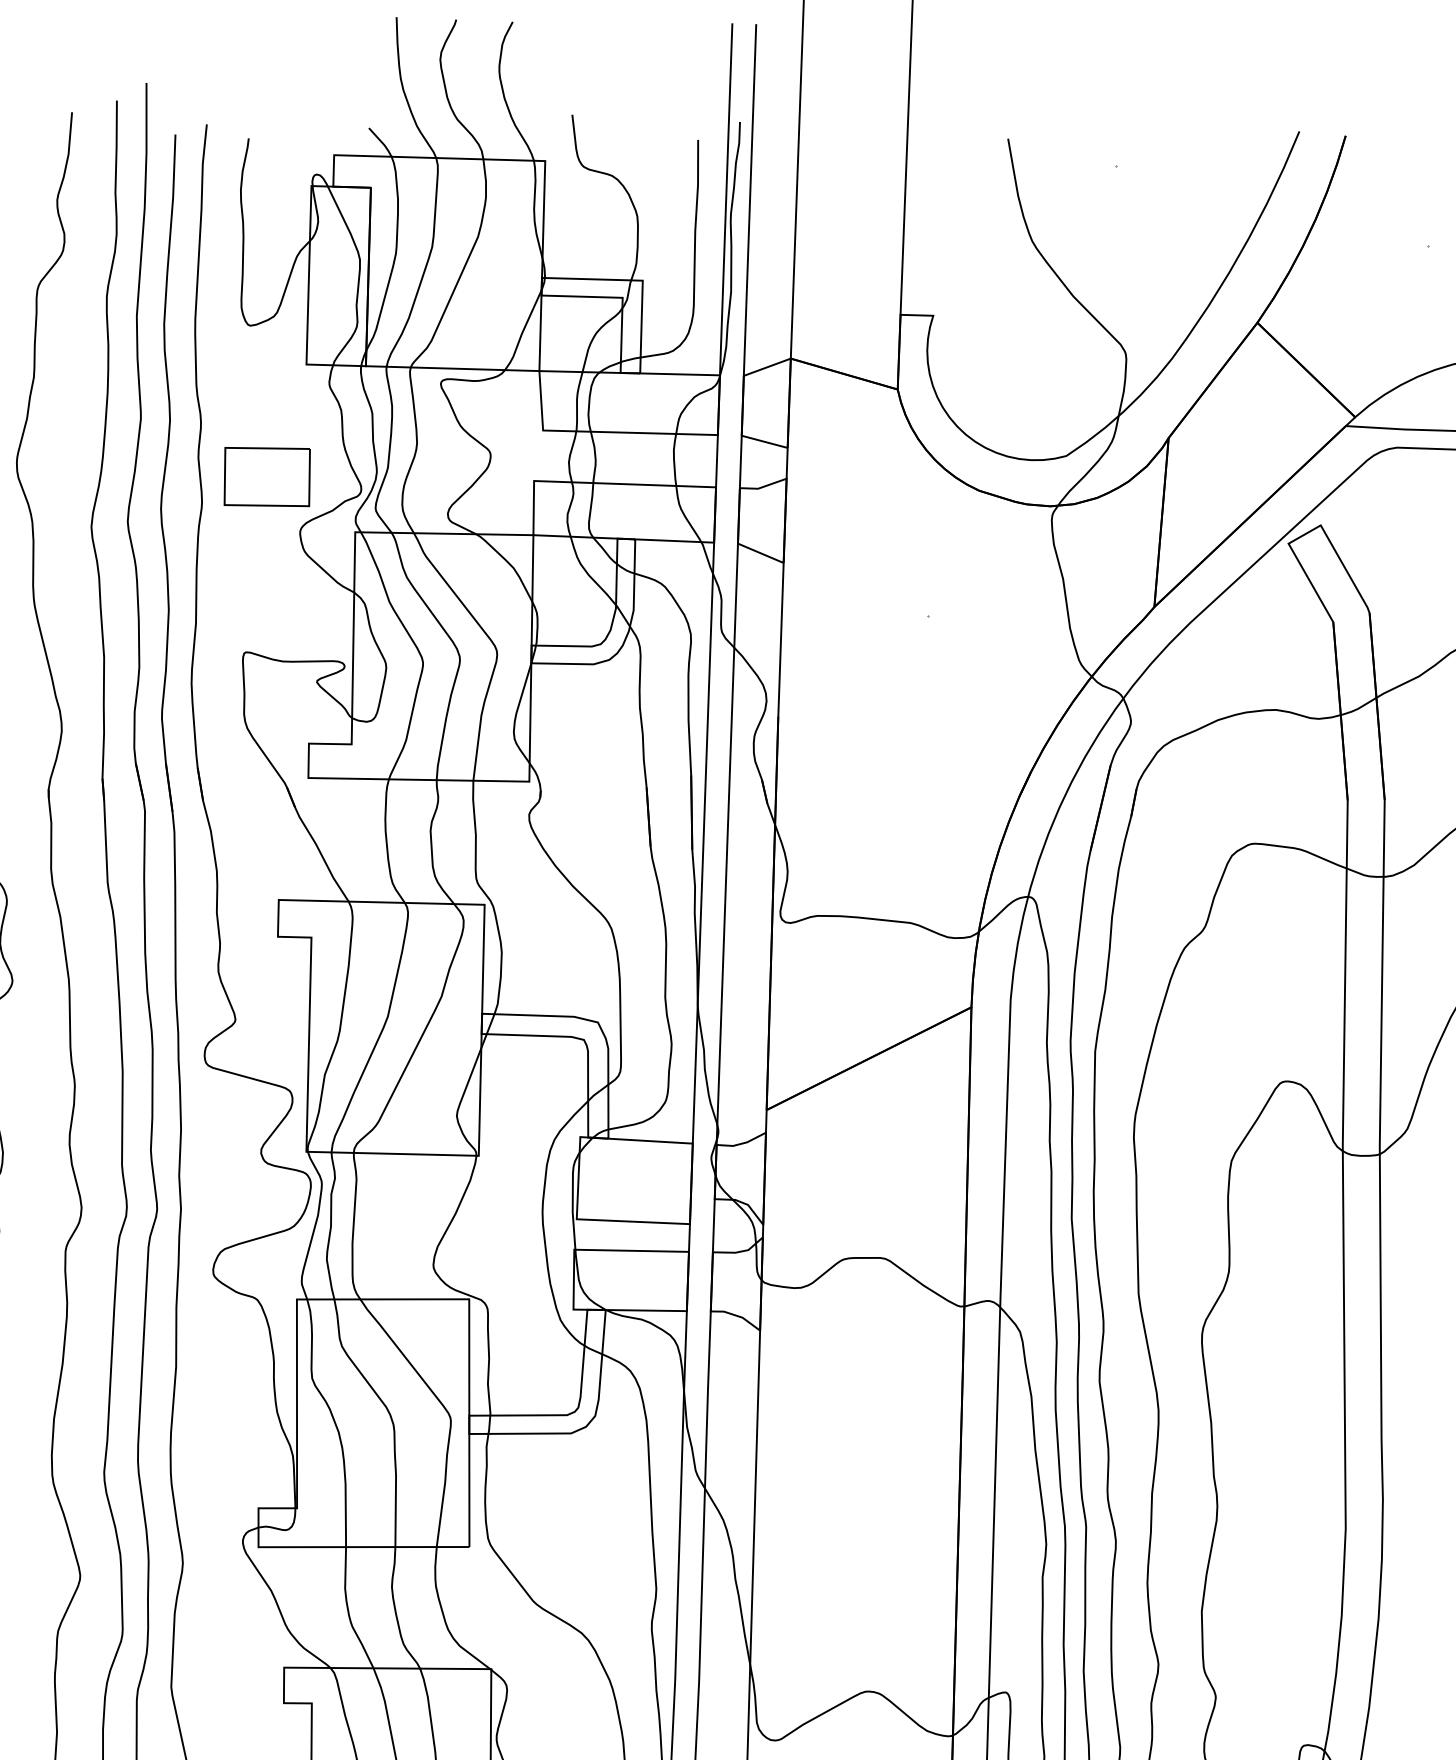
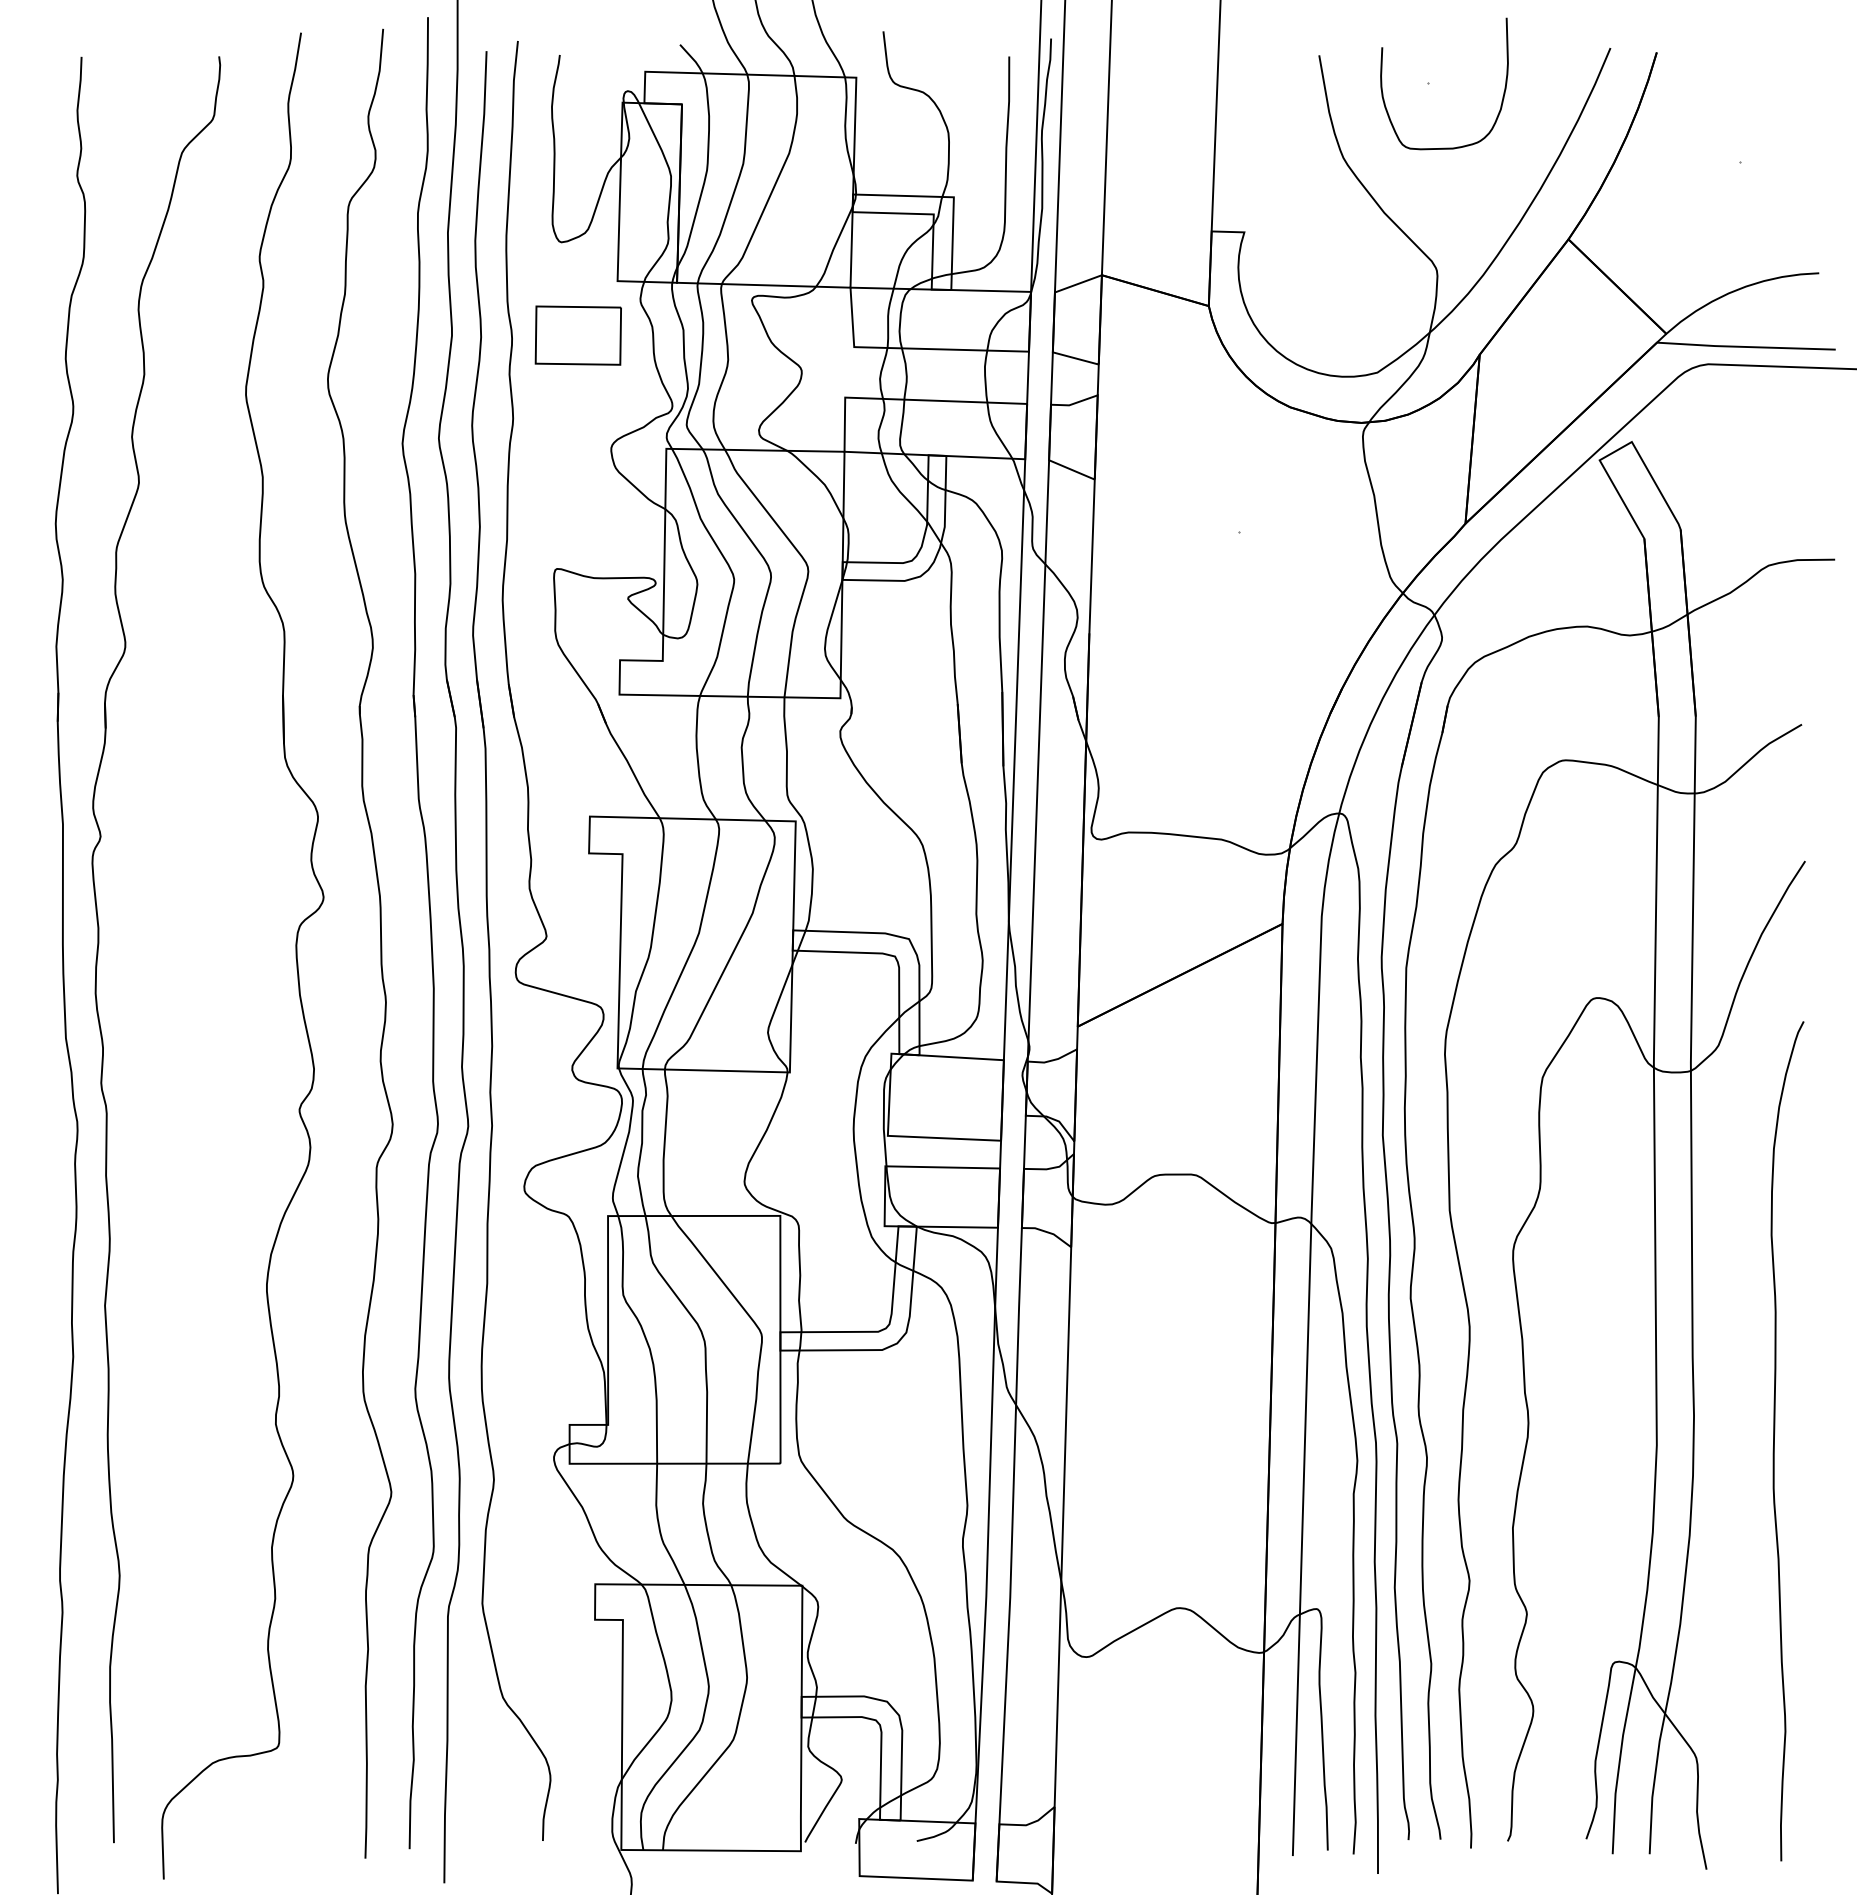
curve: (1191, 179) -> (1502, 96), added
part: (266, 476) -> (577, 335), moved

